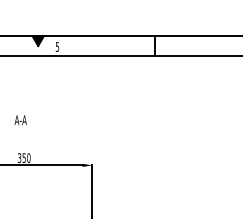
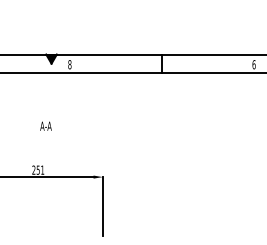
text: (57, 46) -> (69, 64), 5 -> 8
text: (20, 119) -> (45, 125), moved
text: (24, 157) -> (38, 169), 350 -> 251

